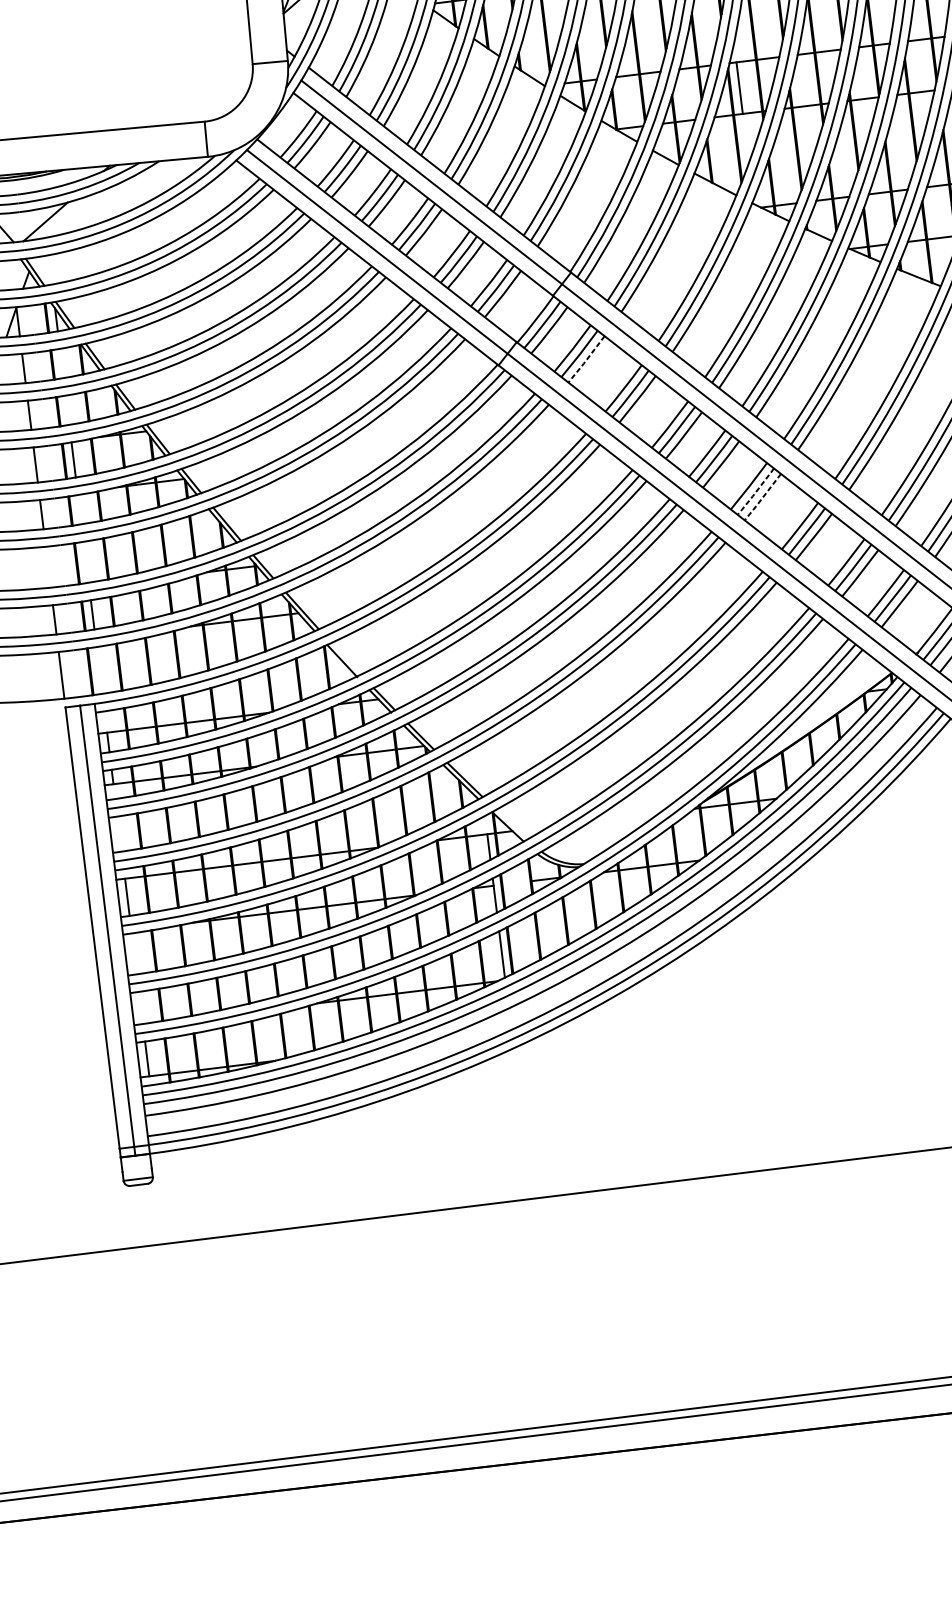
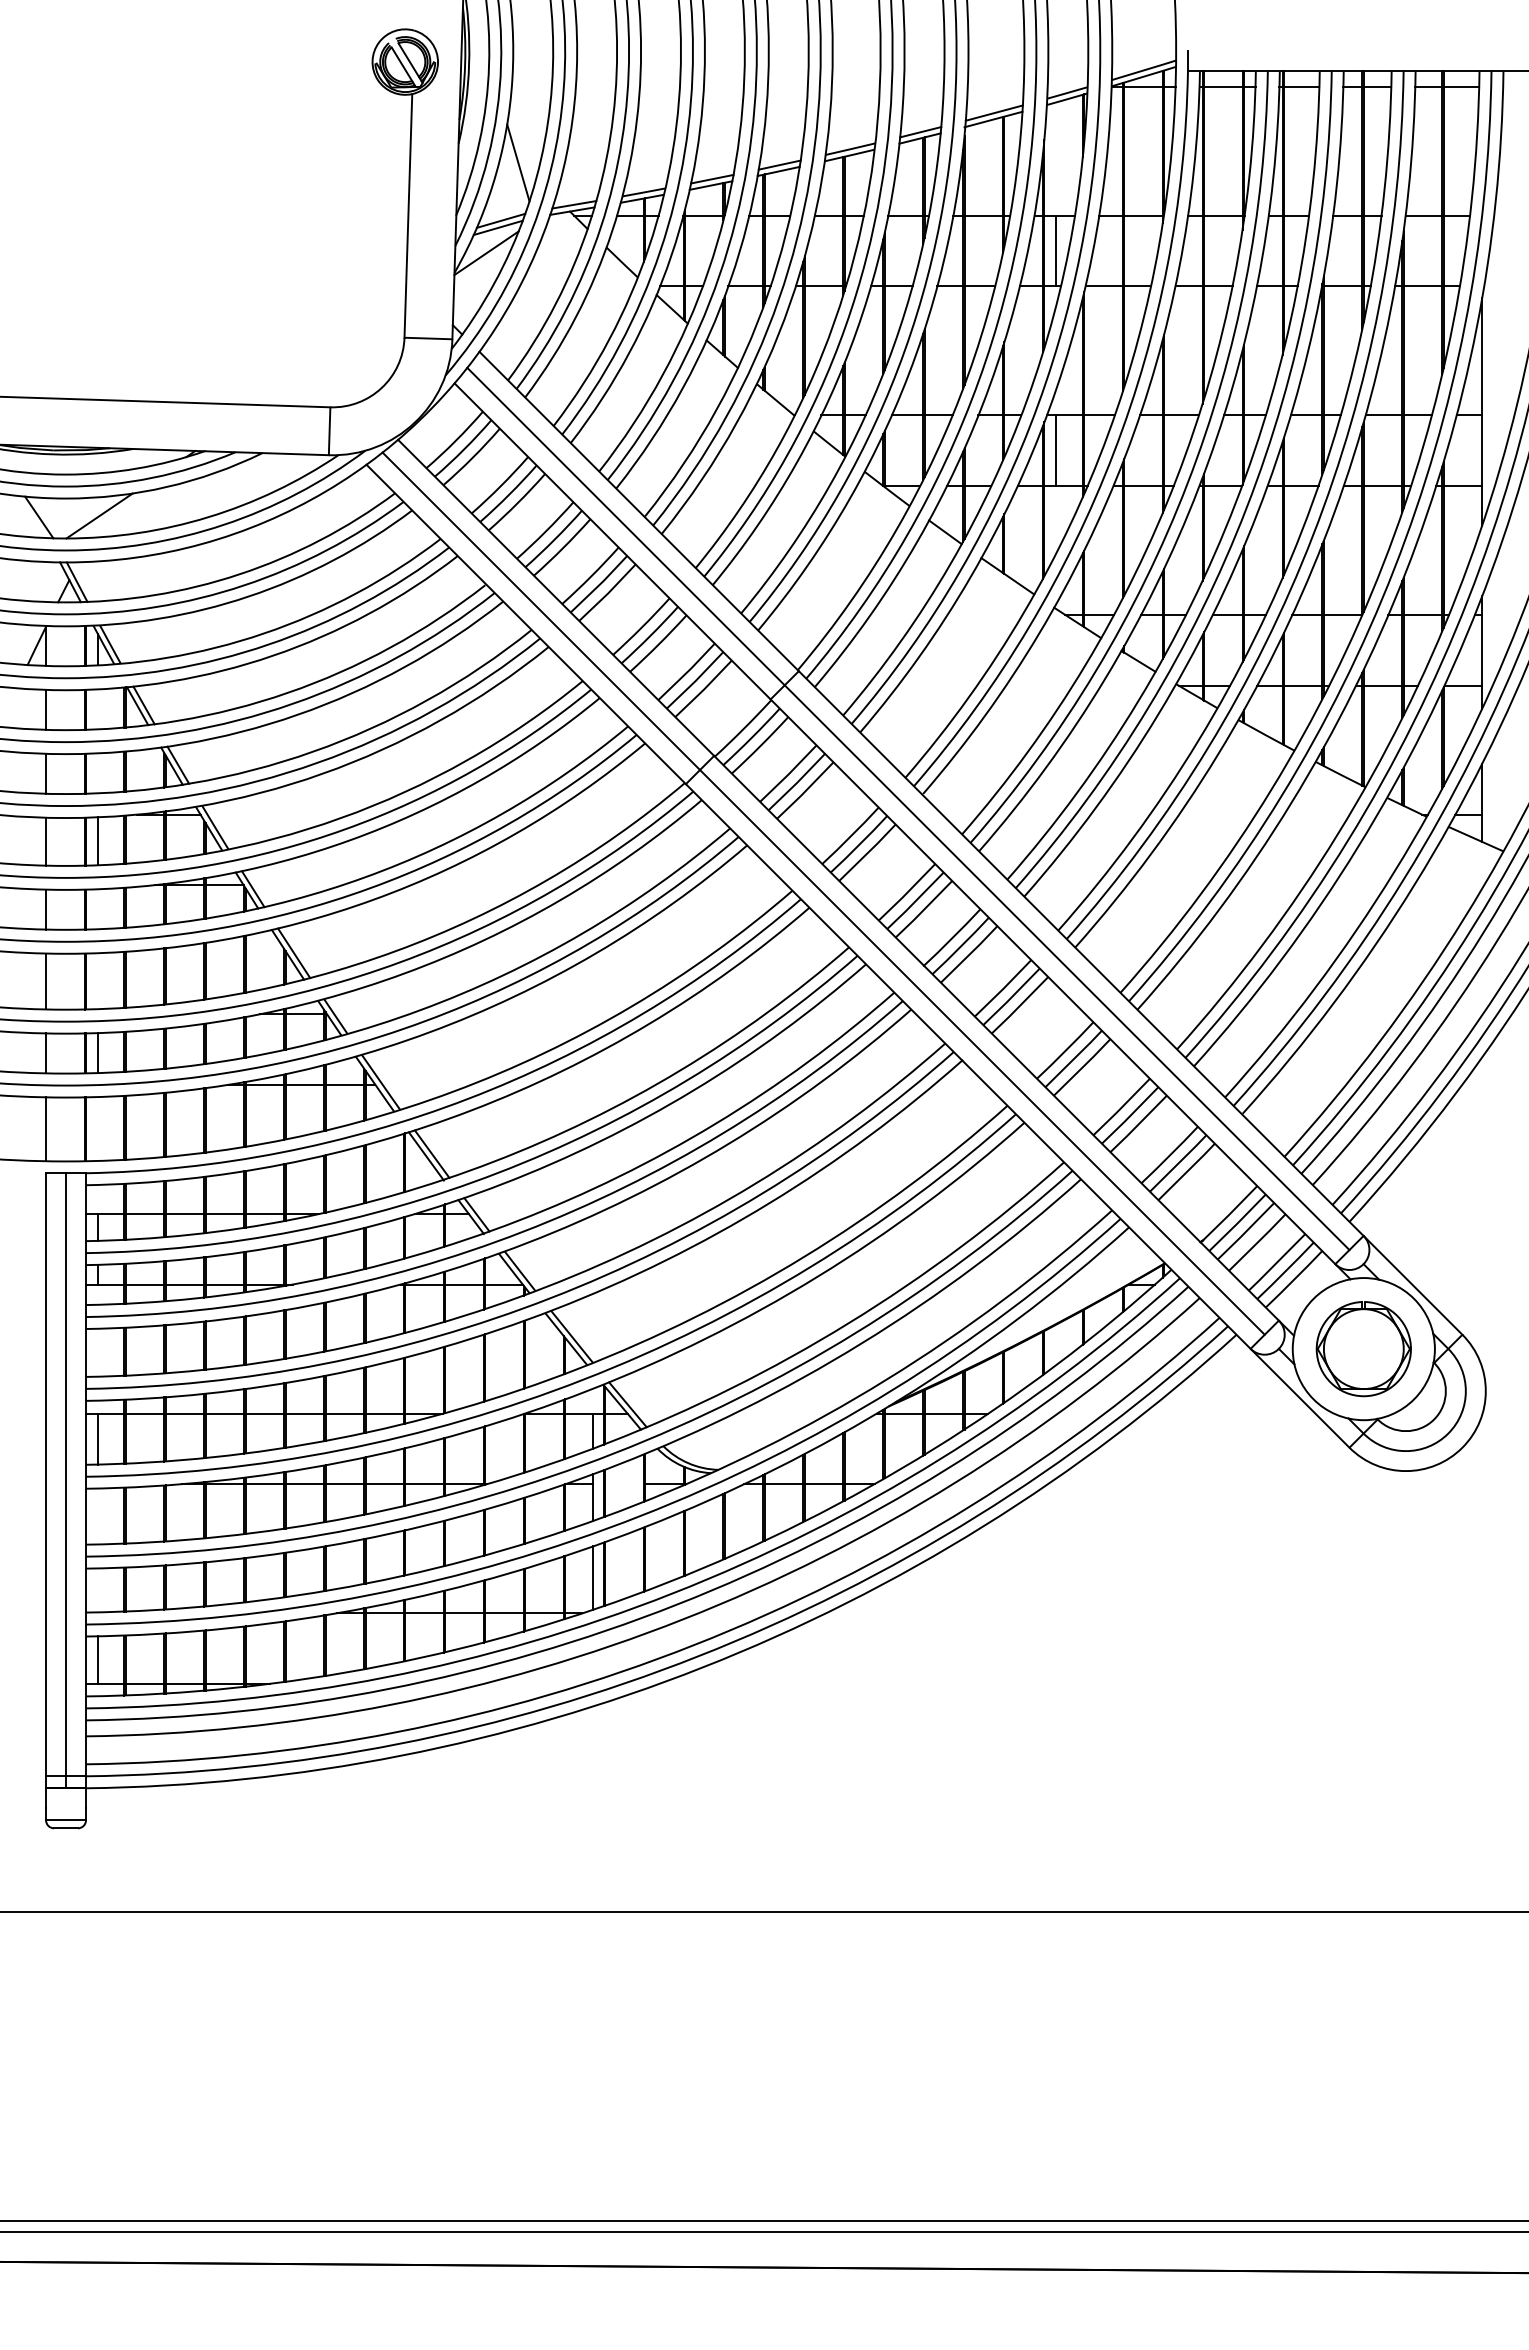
line: (586, 360) -> (805, 791), dashed -> solid
line: (755, 492) -> (1011, 997), dashed -> solid
line: (762, 497) -> (1019, 1005), dashed -> solid
line: (48, 567) -> (46, 981), added
line: (345, 658) -> (431, 1153), added
line: (511, 824) -> (627, 1404), added

